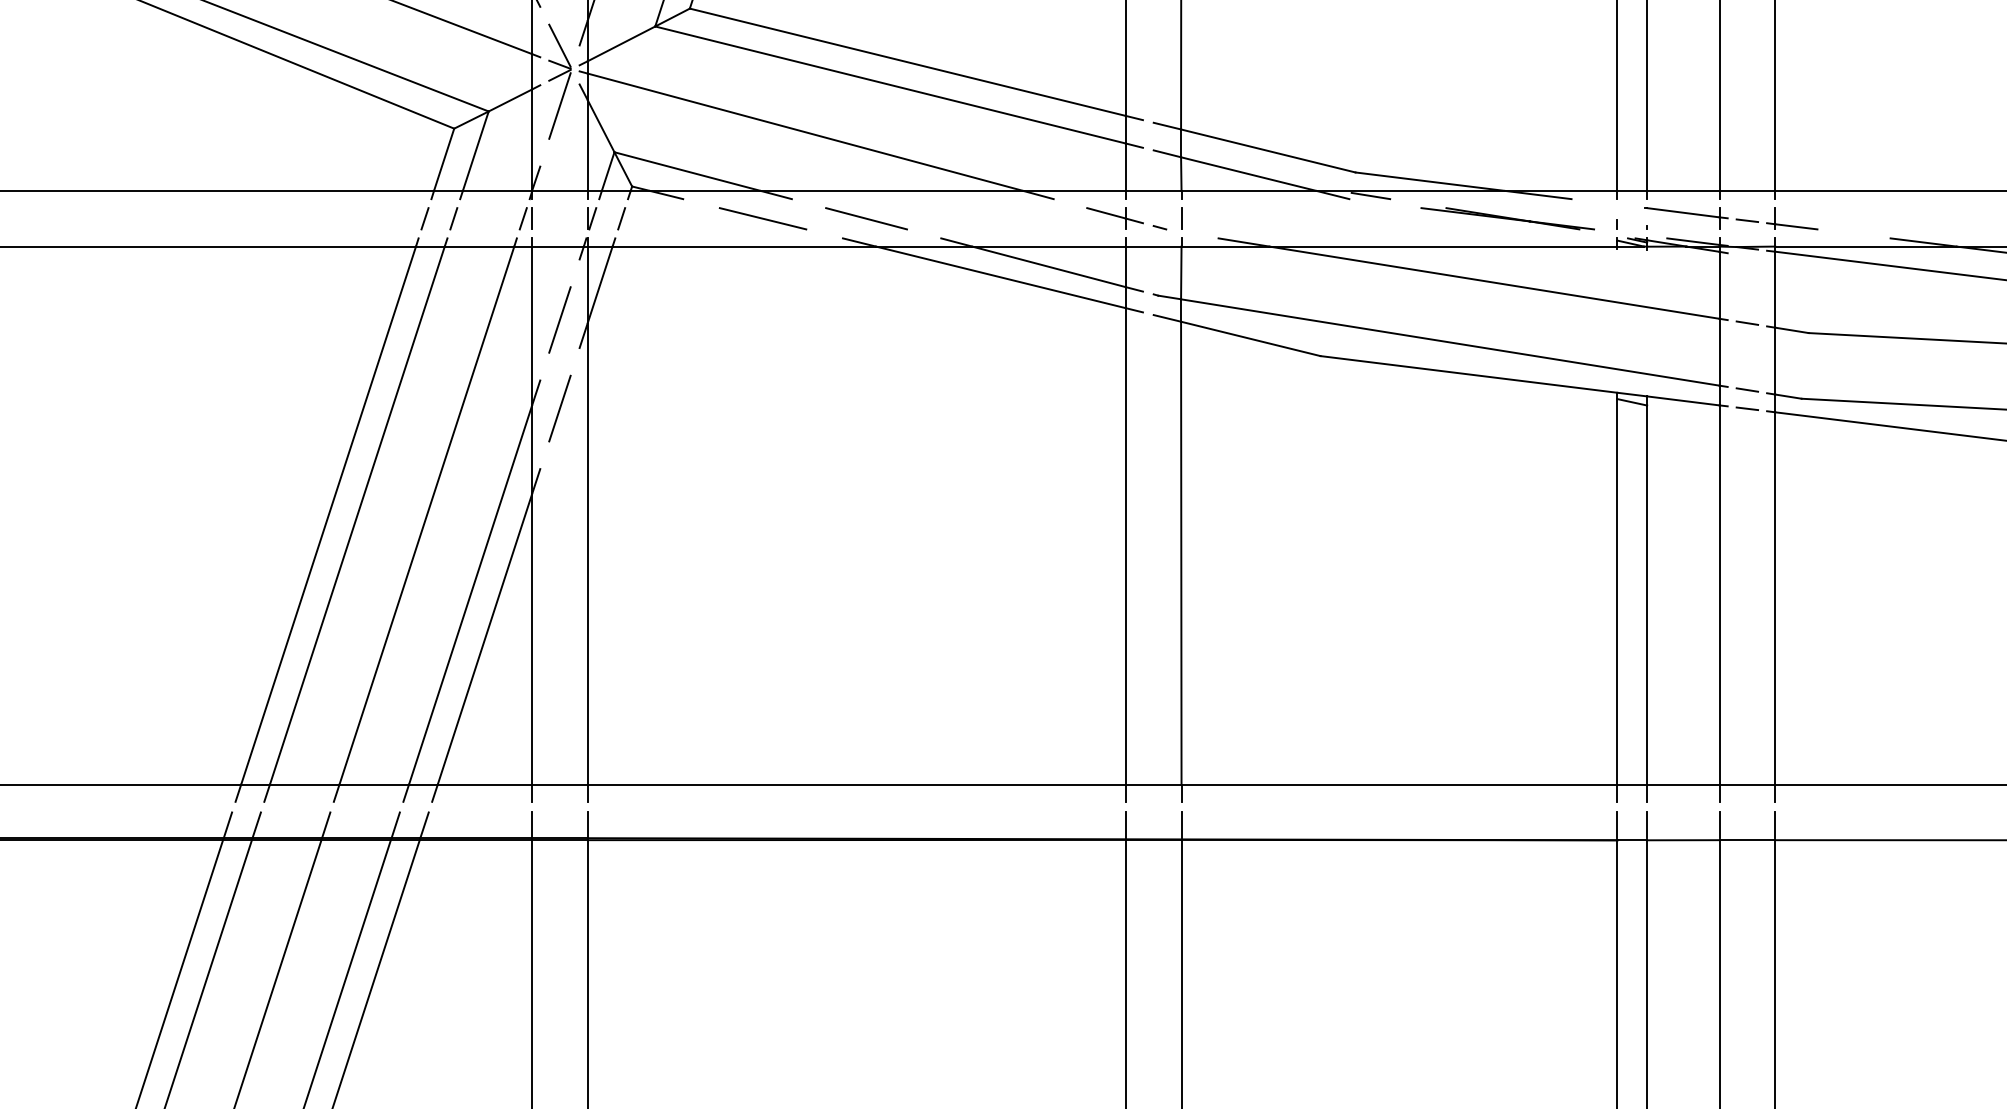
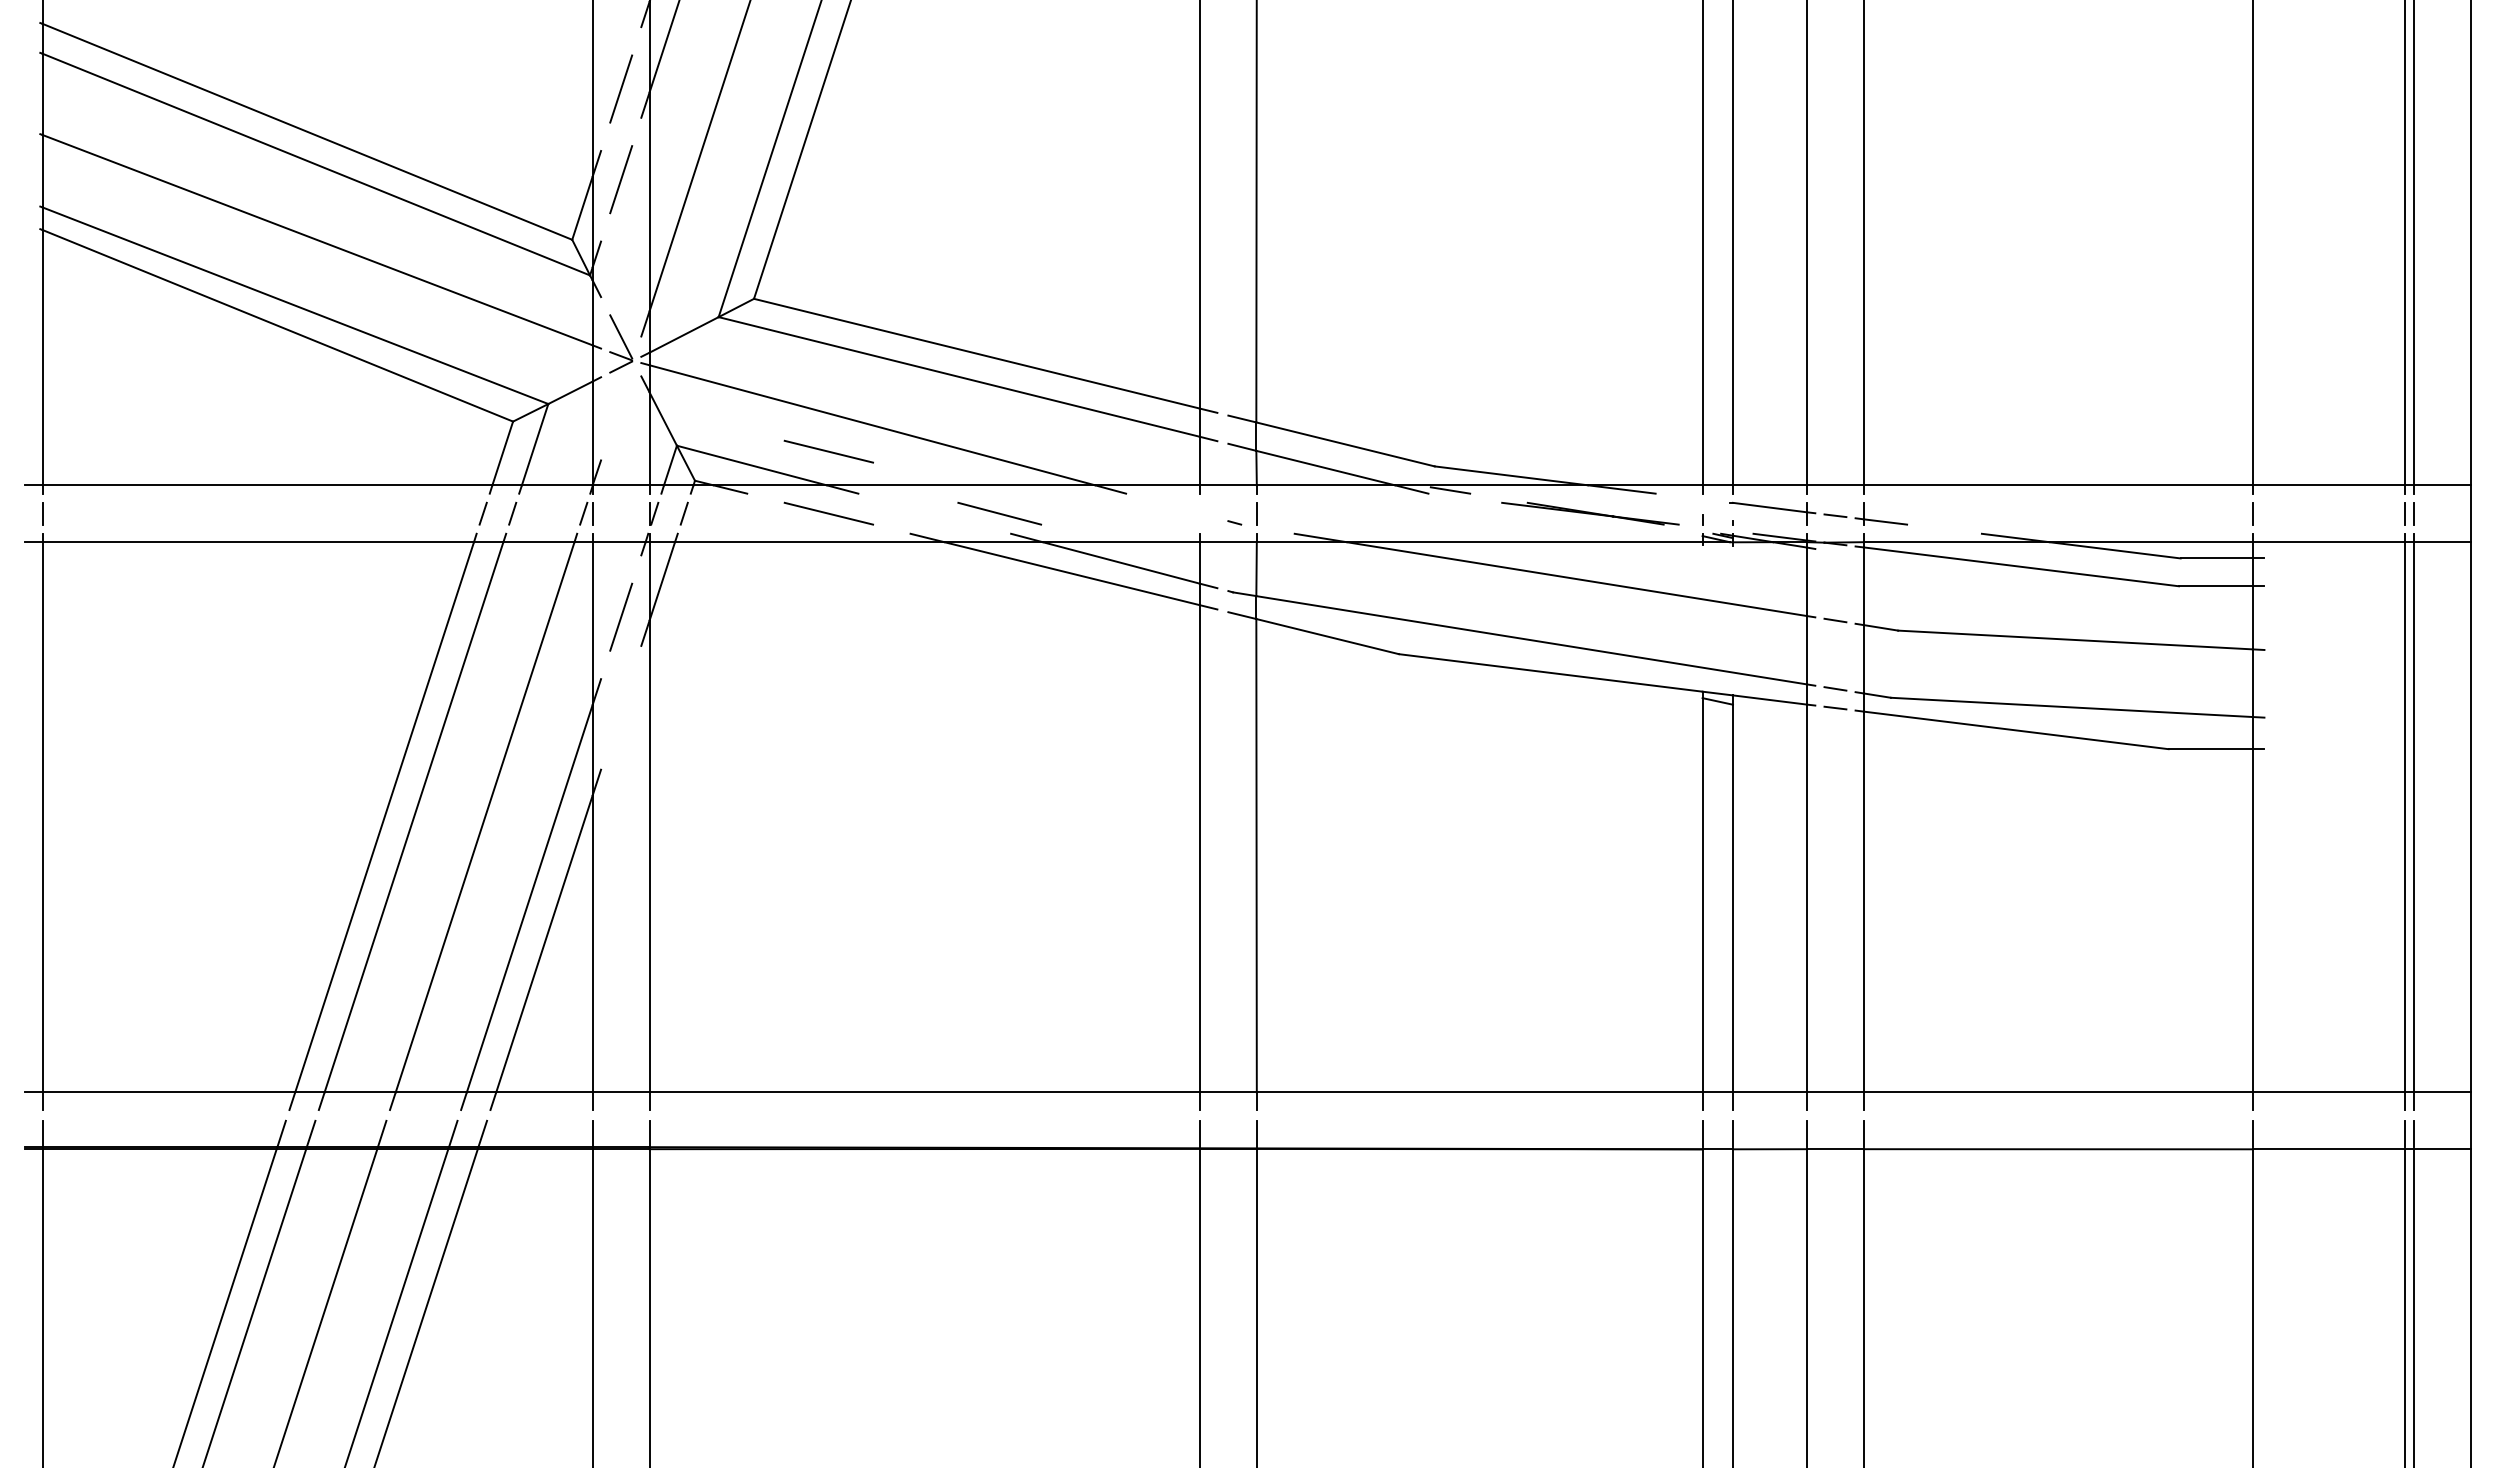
line: (560, 105) -> (621, 397), removed
line: (762, 157) -> (828, 451), added
line: (866, 218) -> (999, 513), moved
part: (1114, 218) -> (1188, 513), removed
line: (560, 408) -> (621, 707), removed

